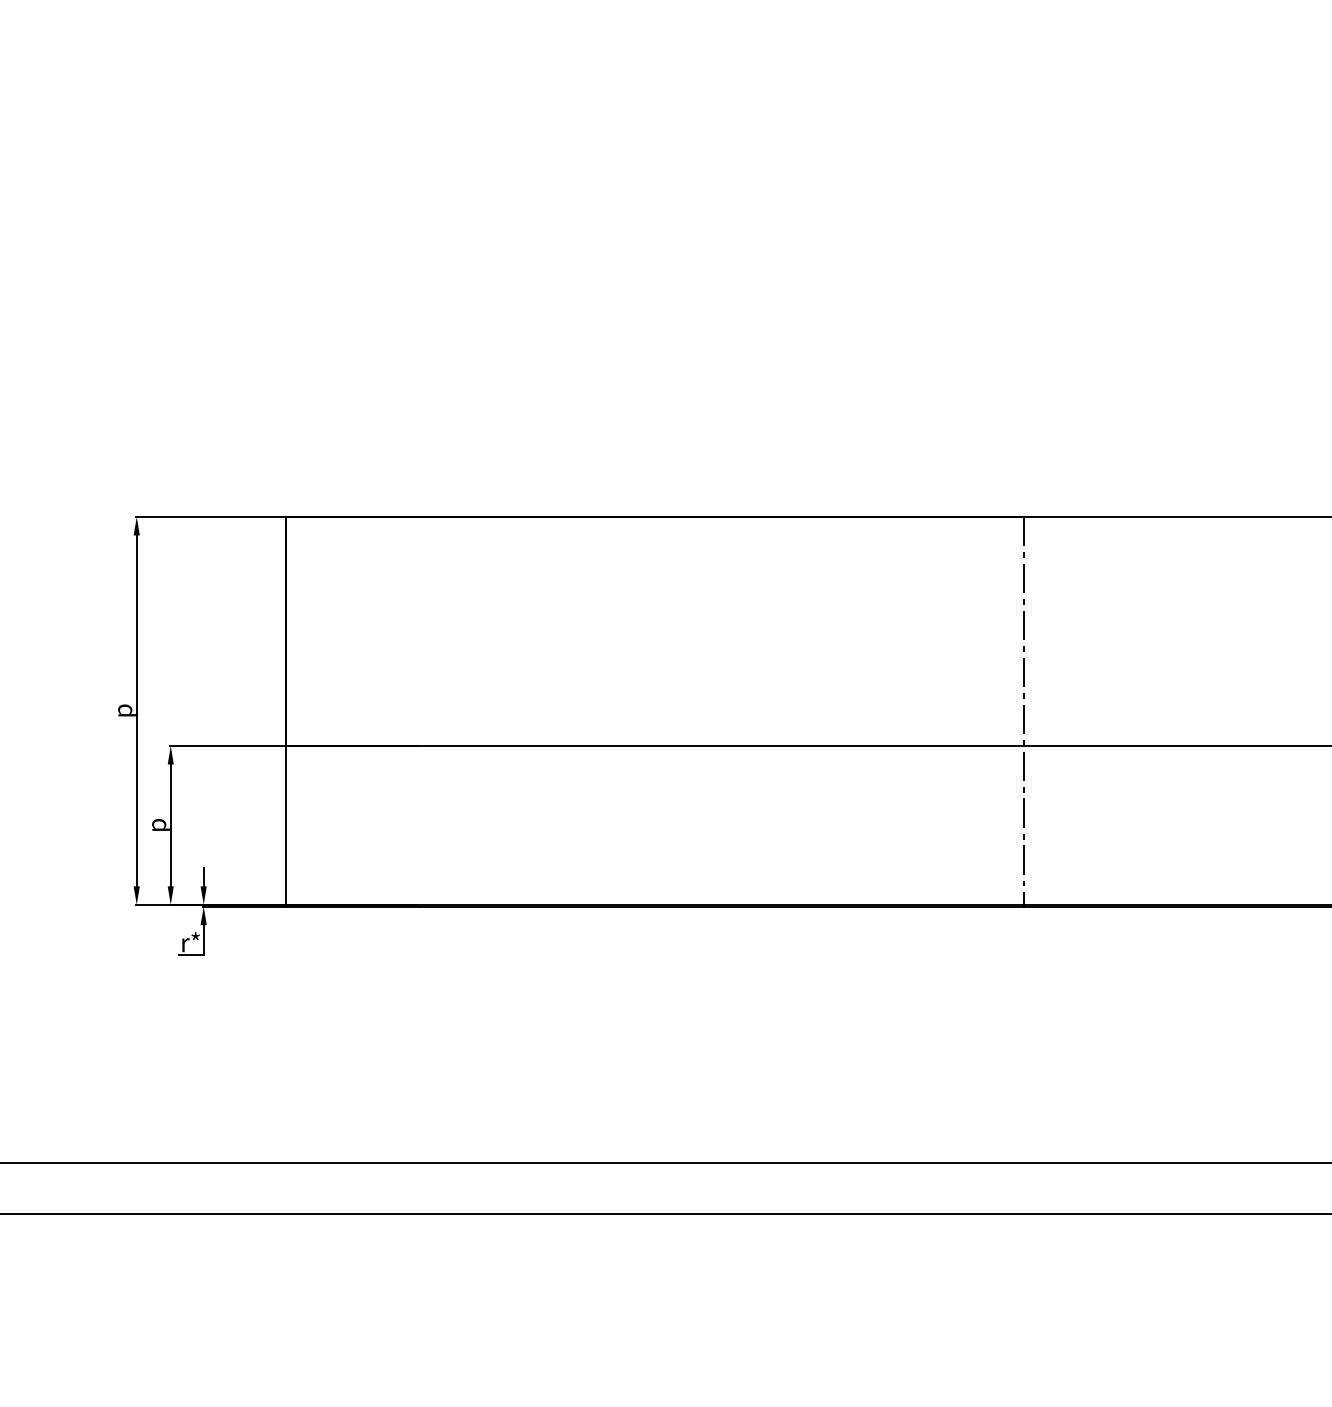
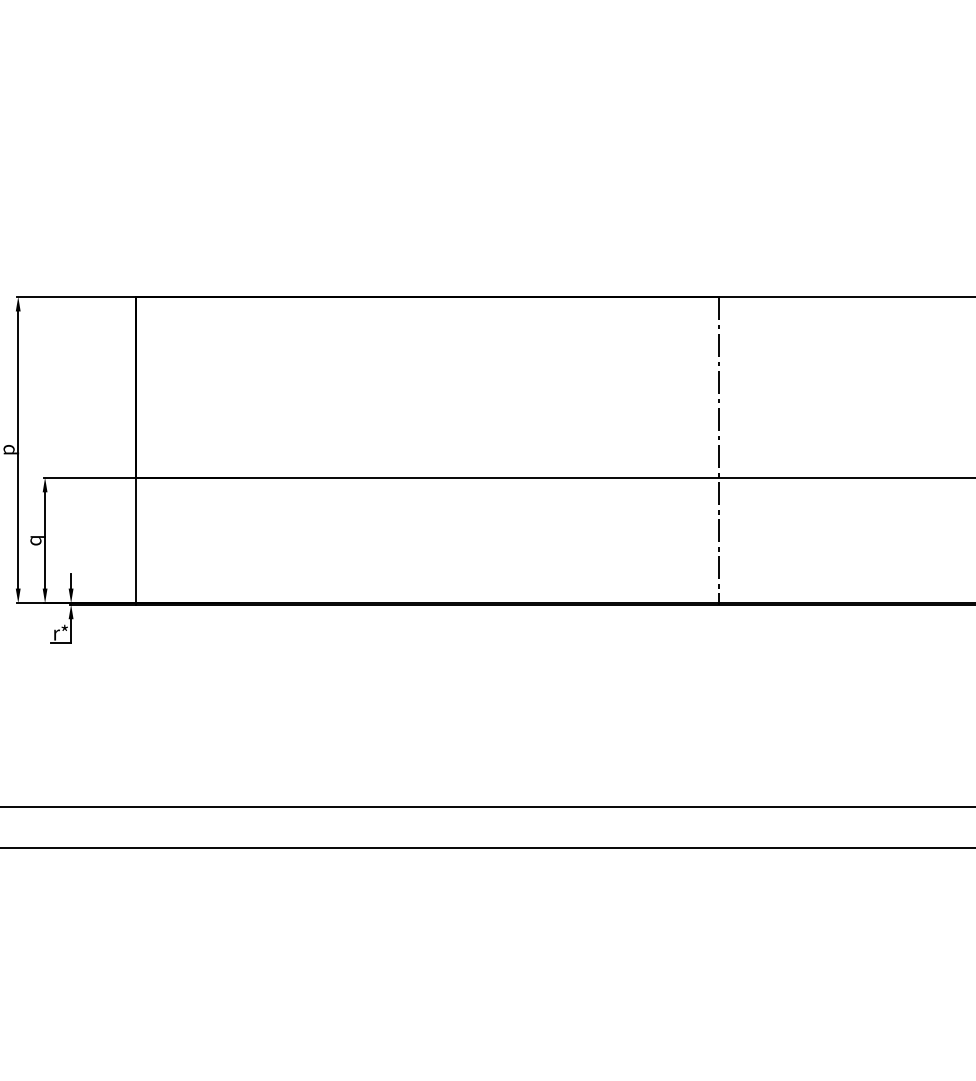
text: (160, 825) -> (36, 540), p -> q

